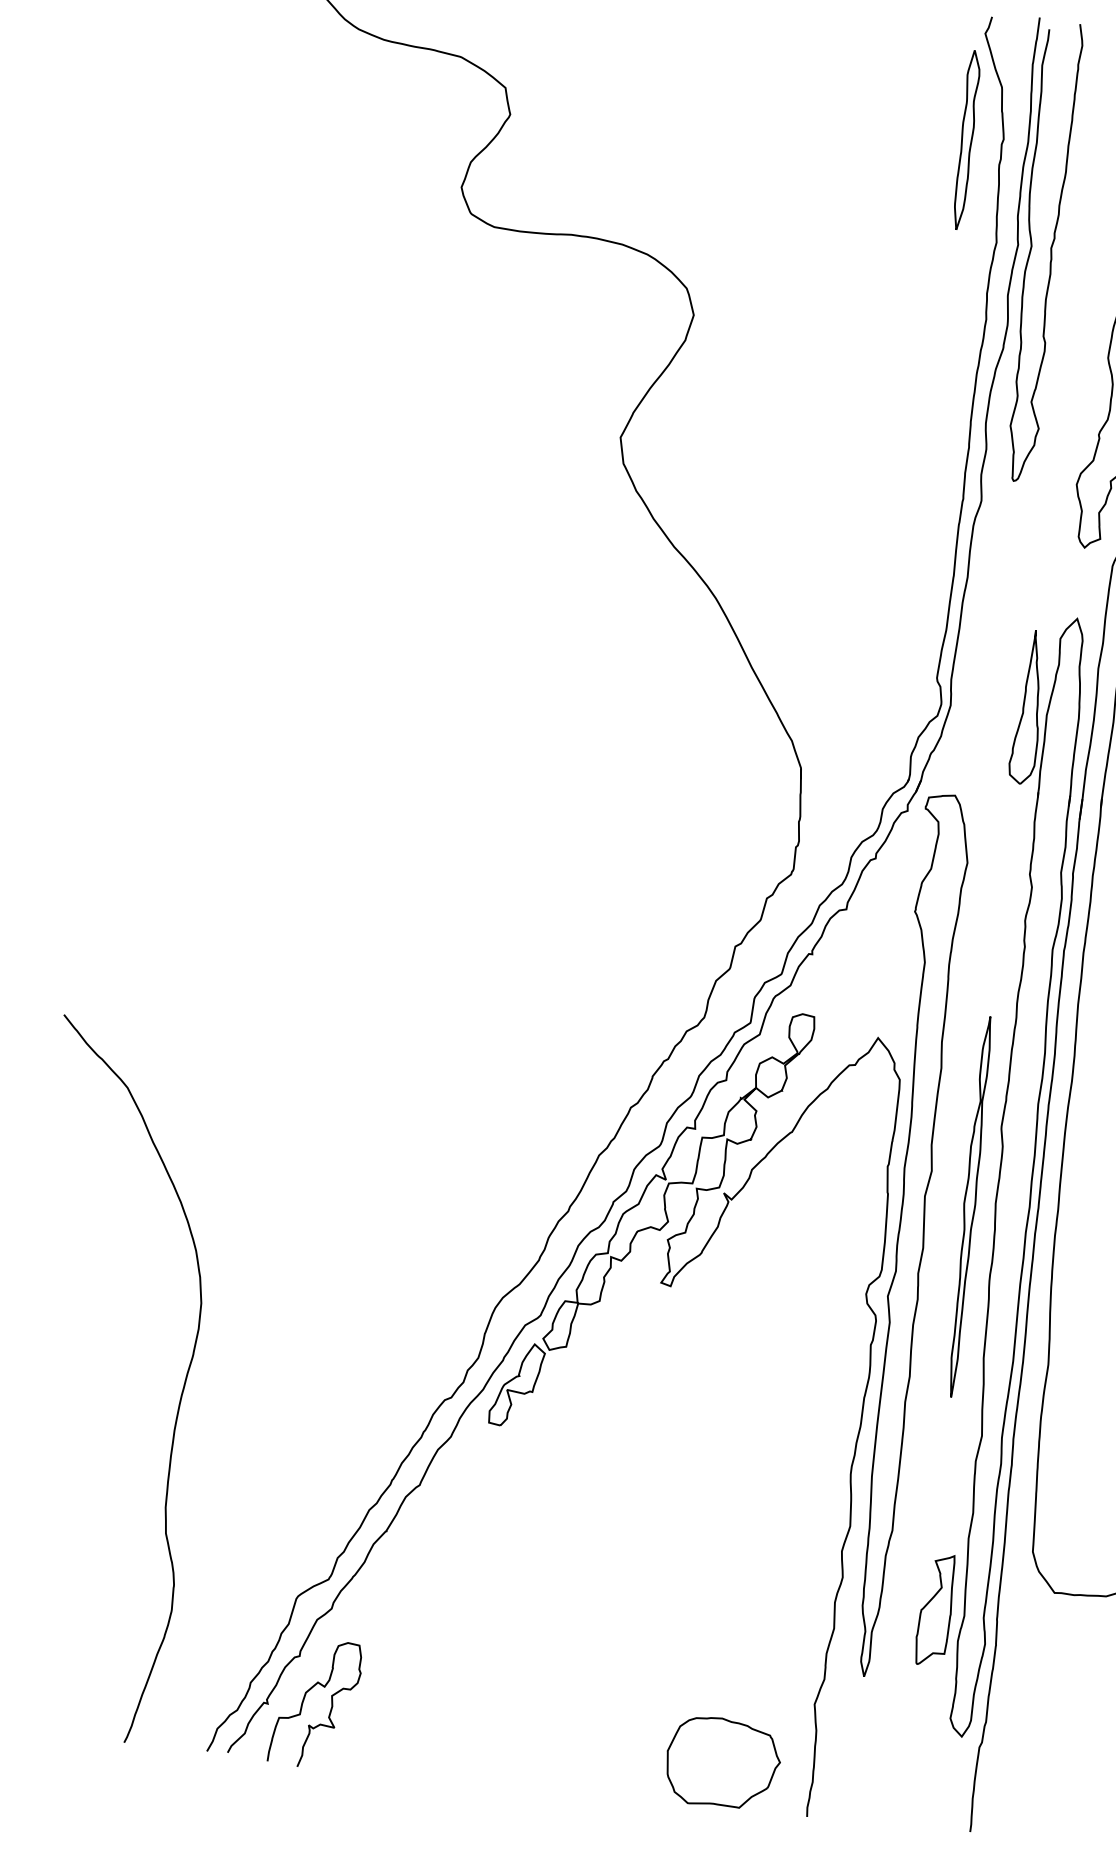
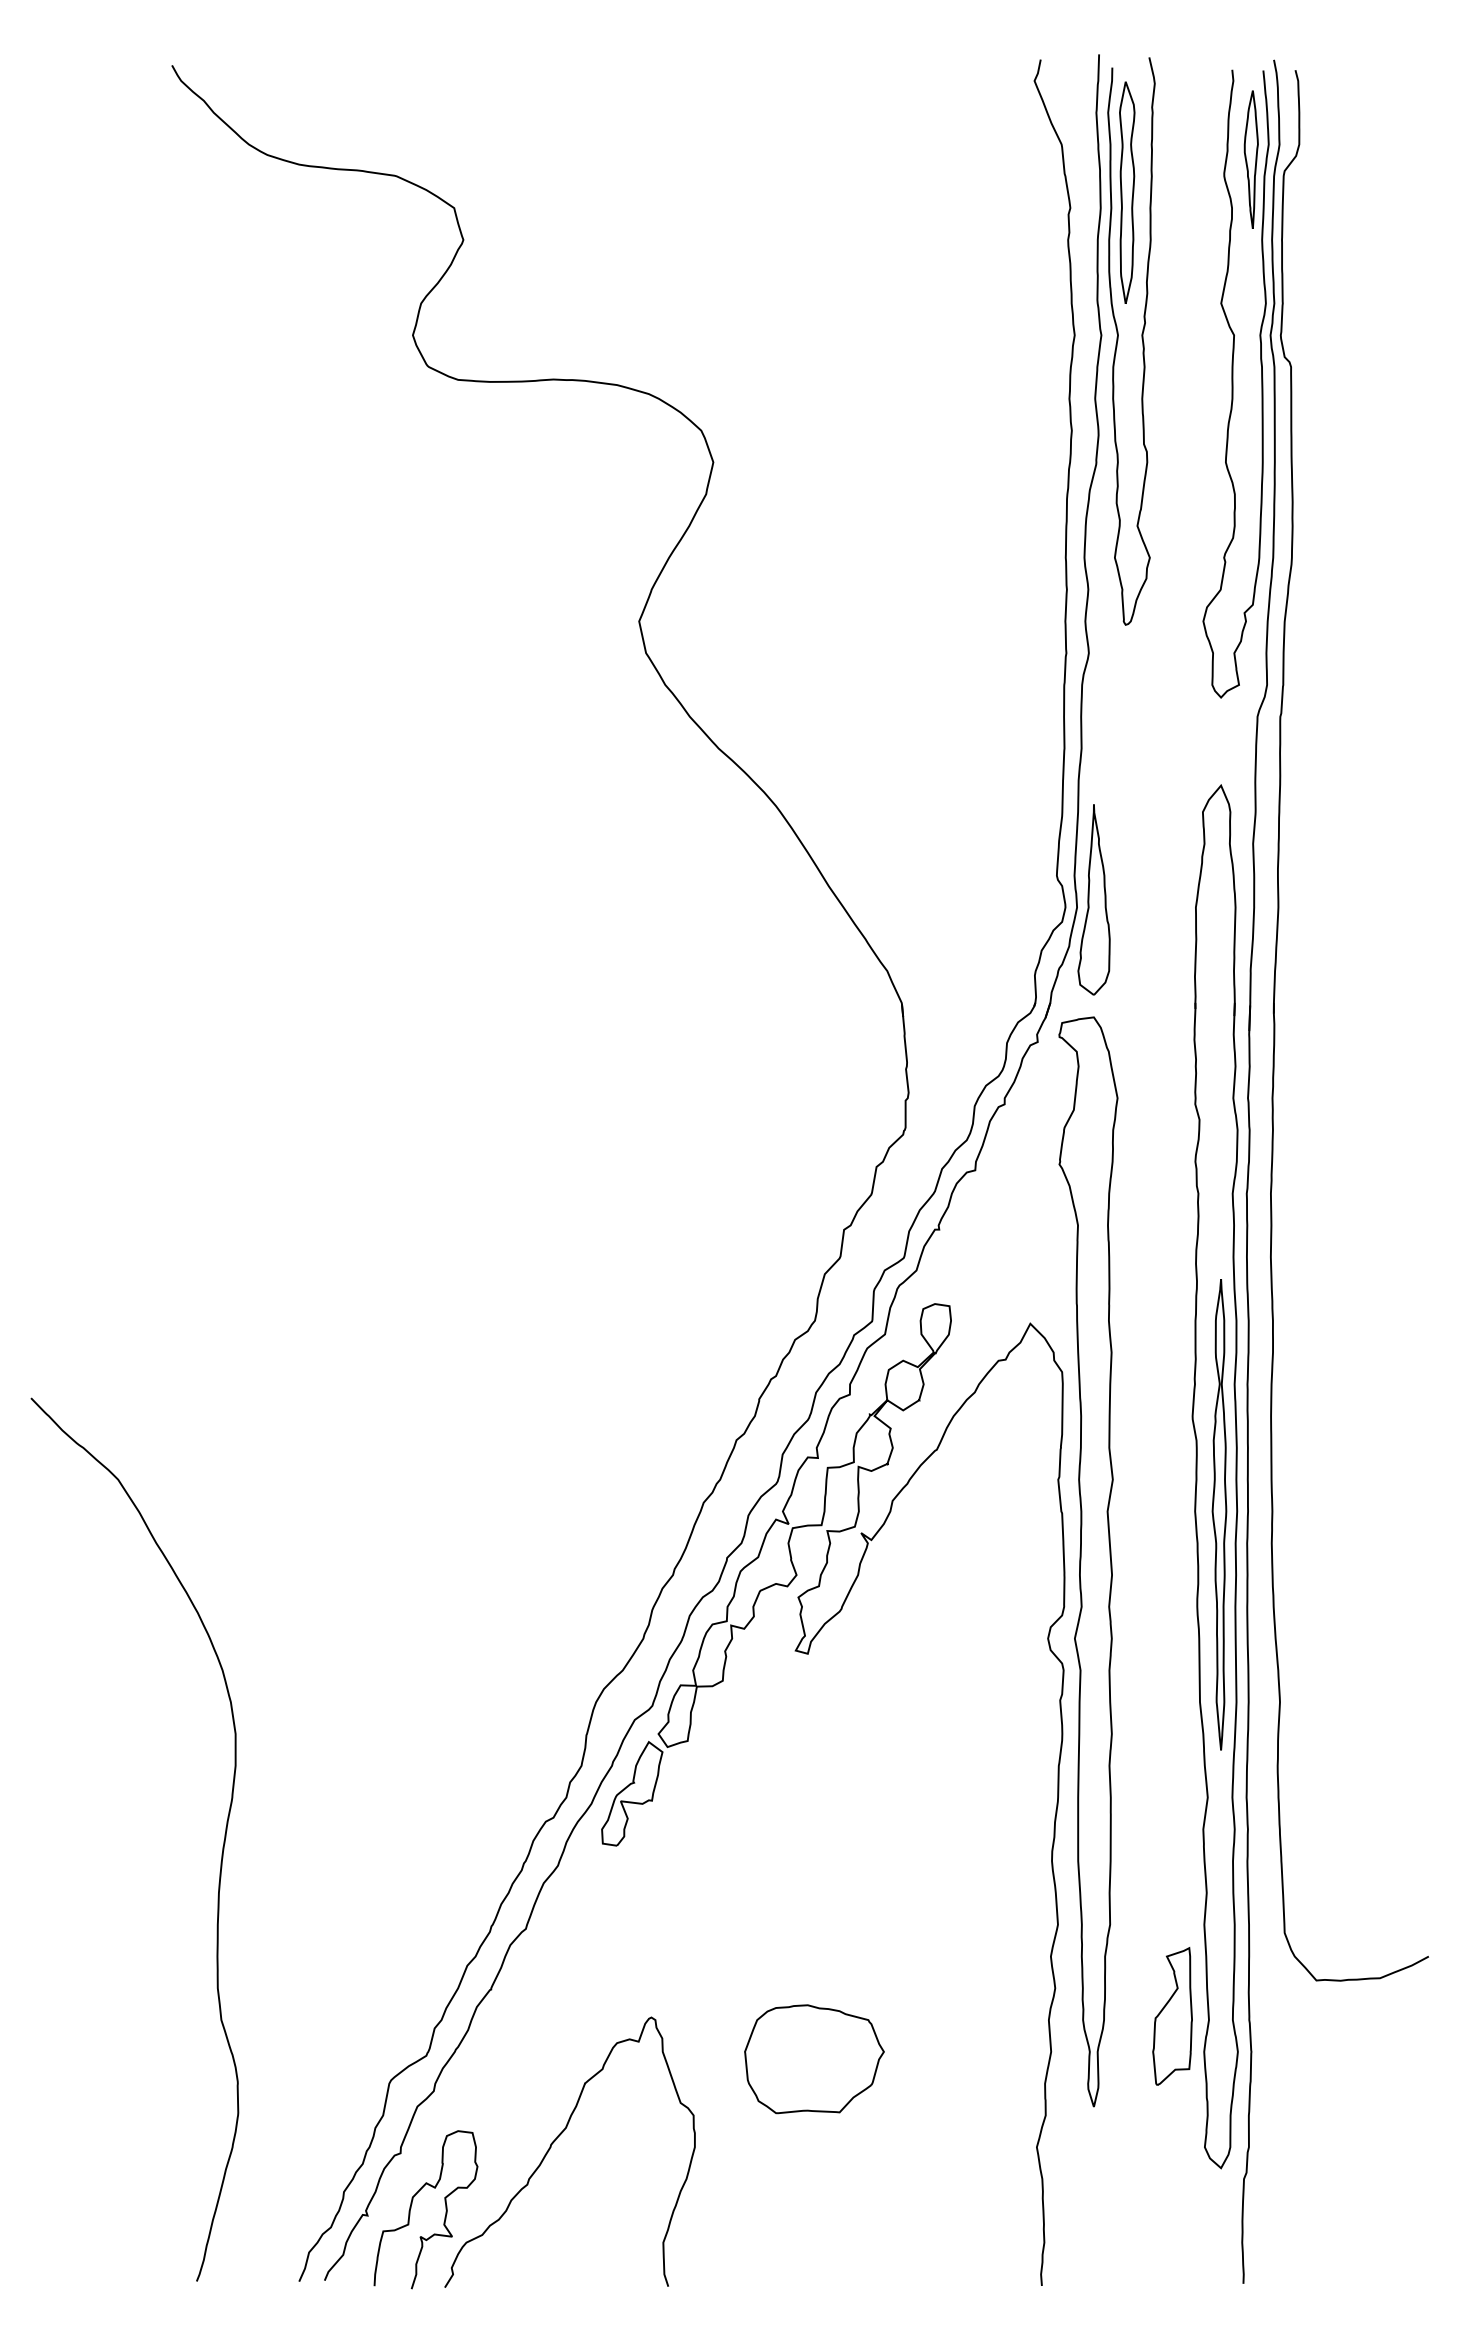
part: (966, 140) -> (1127, 192), moved
part: (1027, 706) -> (1093, 899), moved
part: (969, 1206) -> (1219, 1514), moved
curve: (425, 1659) -> (555, 2141), added
part: (723, 1762) -> (814, 2059), moved

